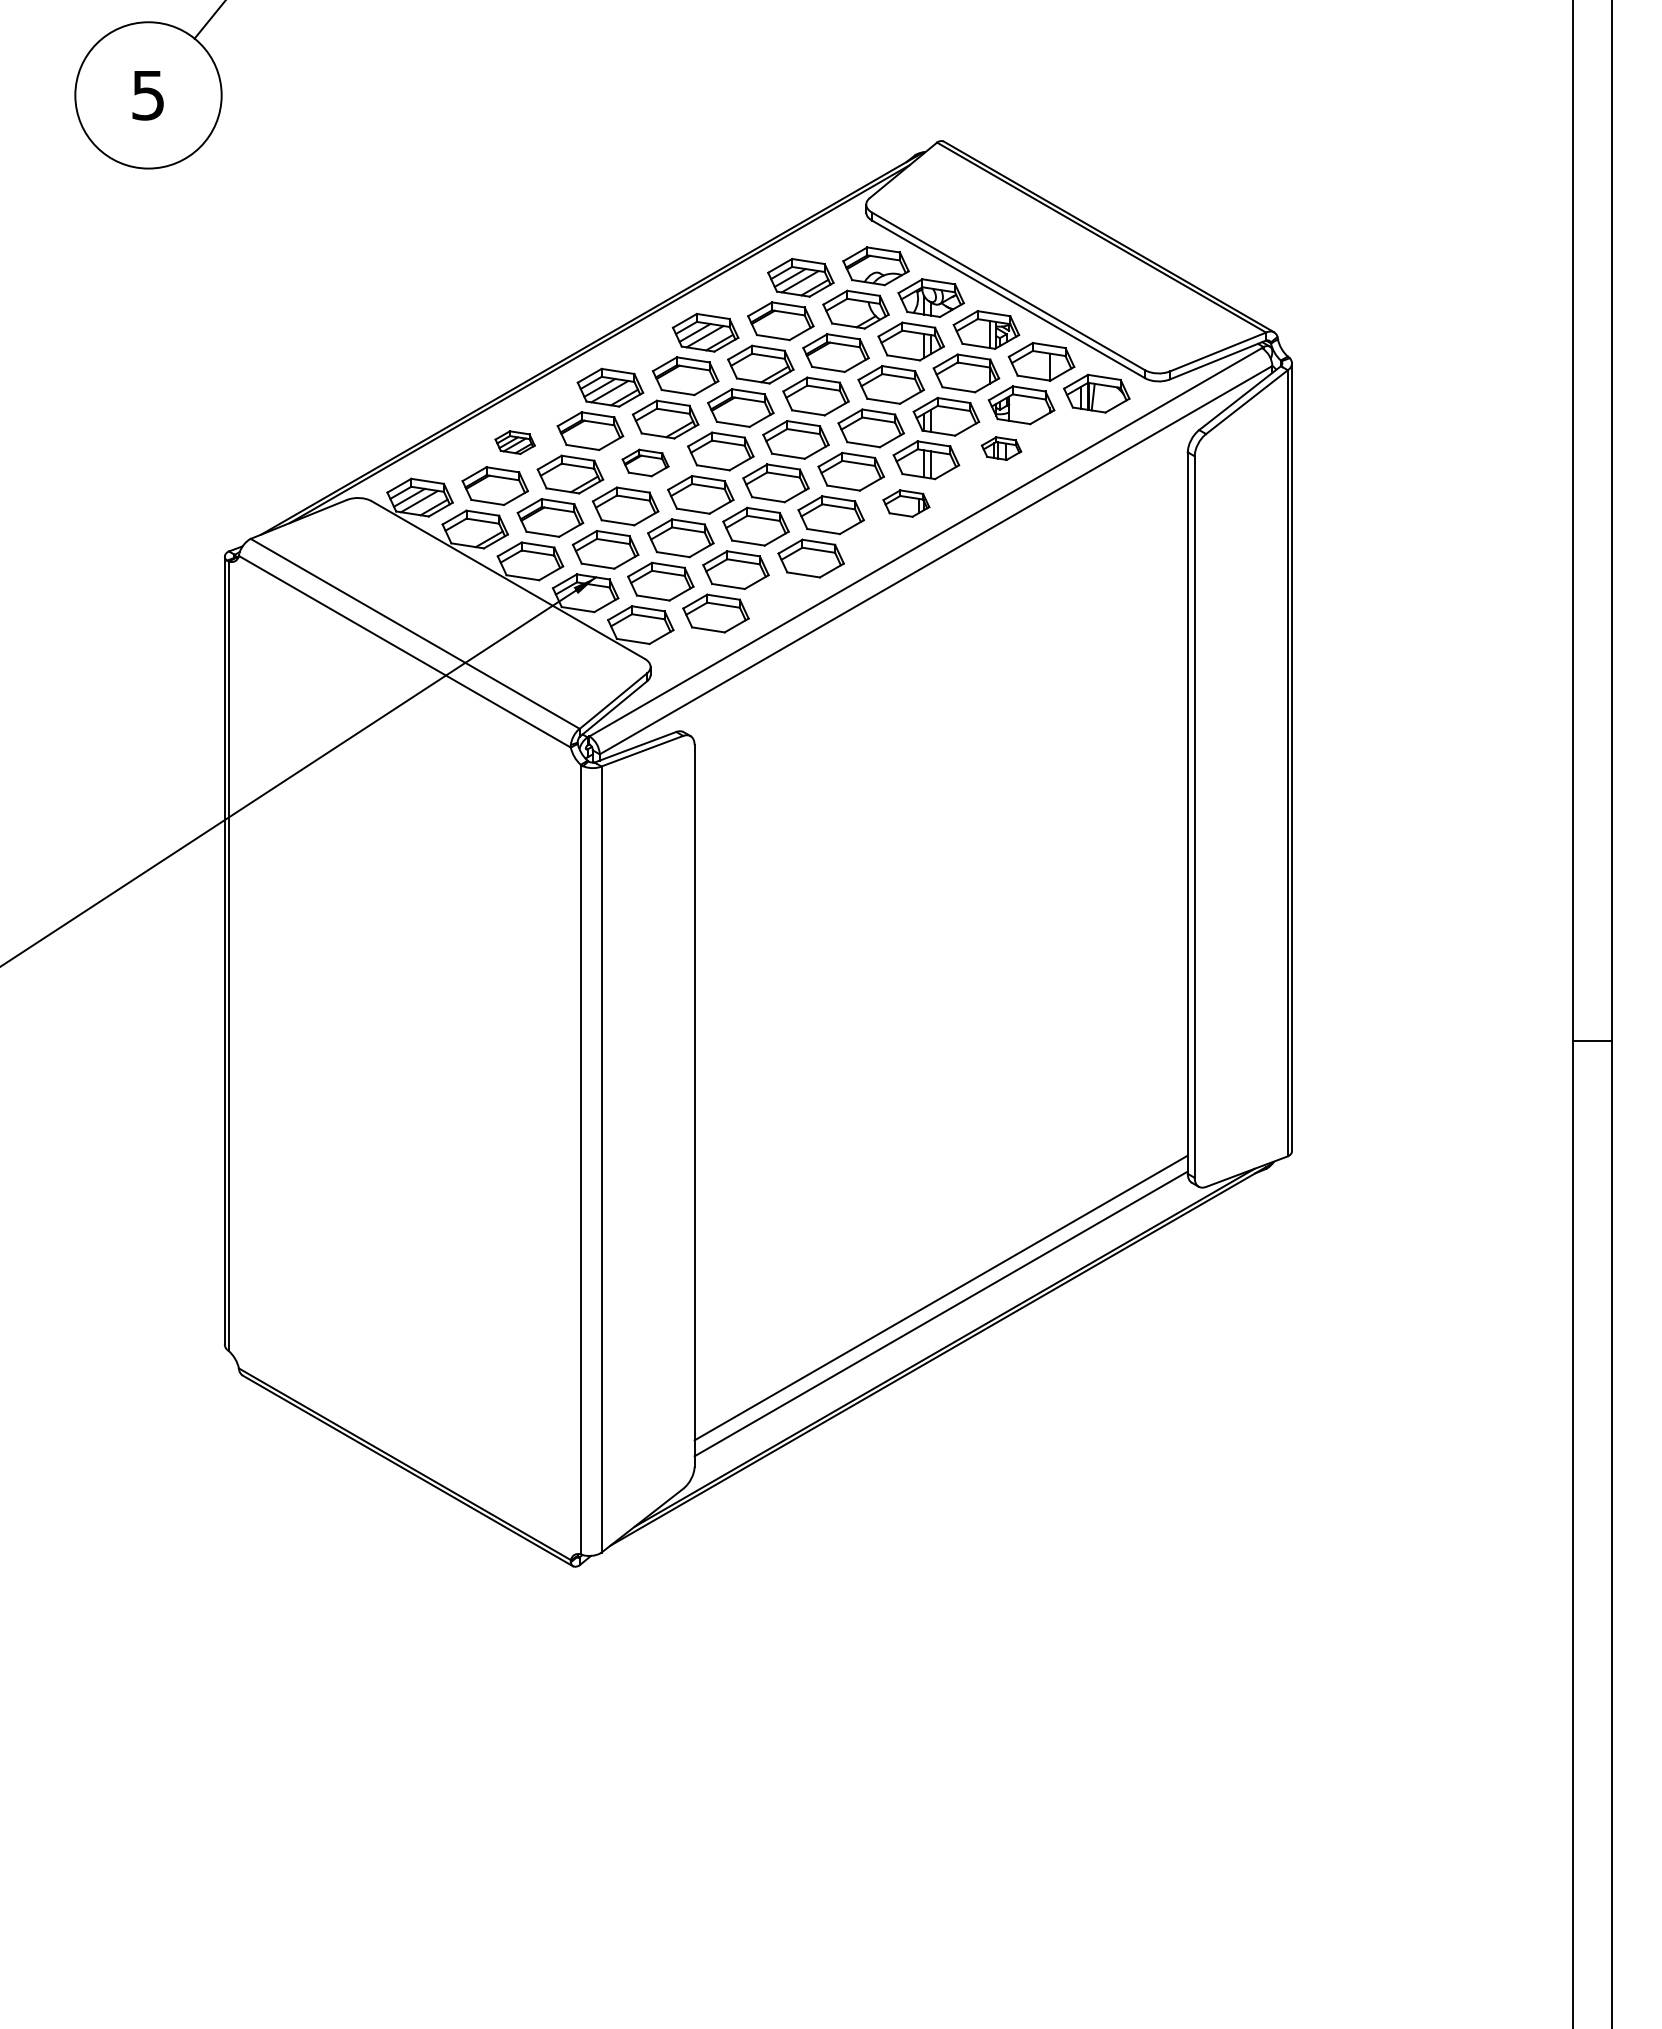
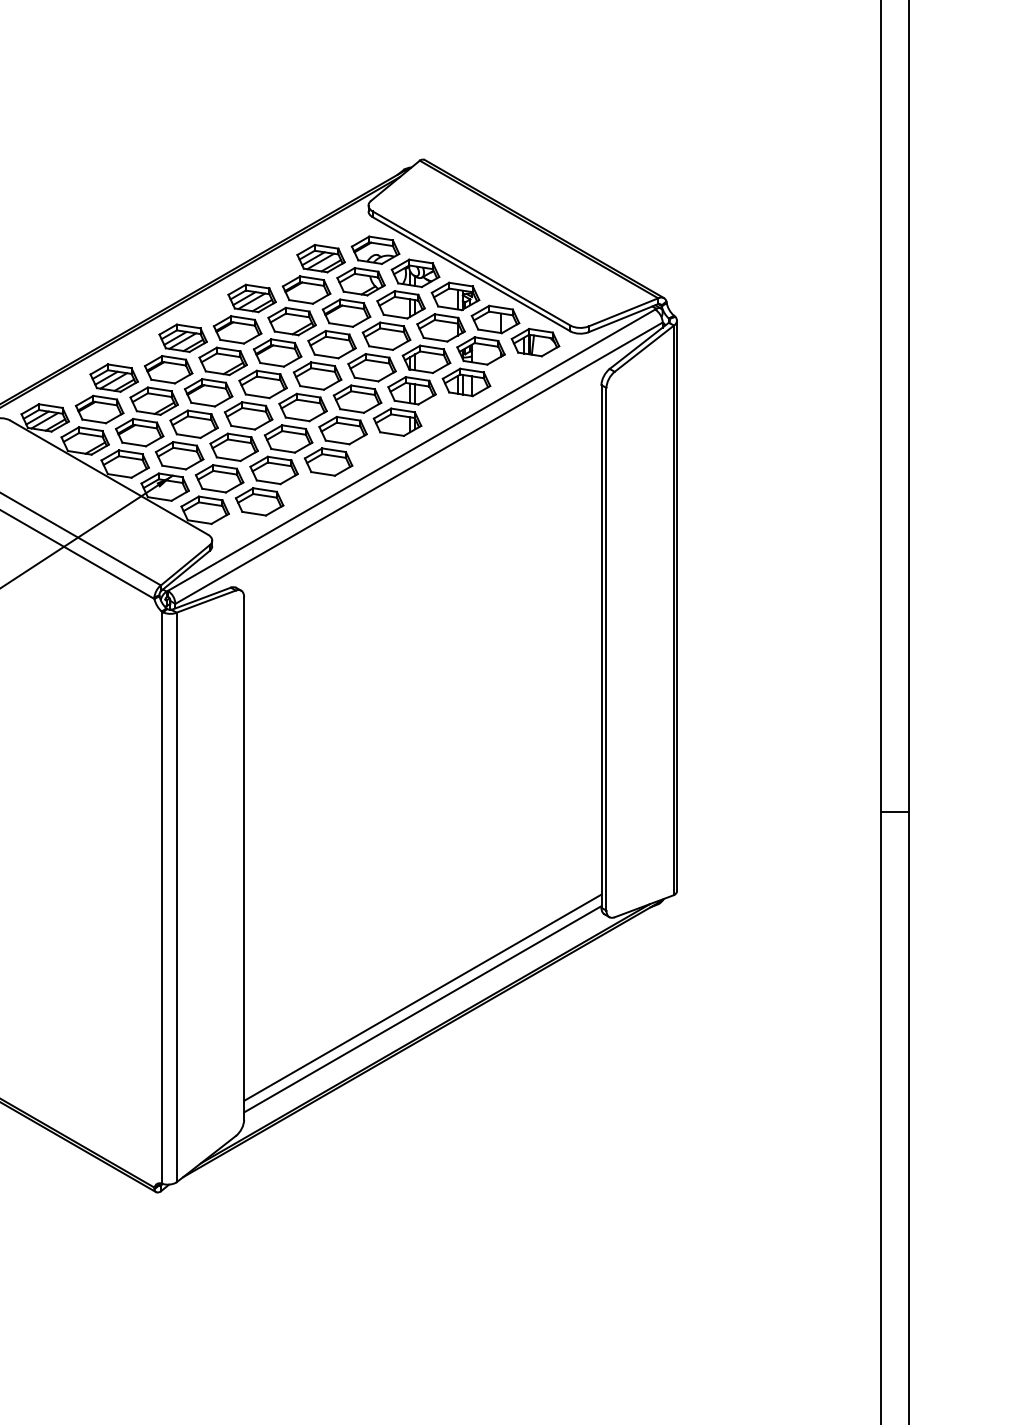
part: (514, 442) -> (113, 377), size x1.67
part: (1001, 448) -> (466, 382), size x1.67
part: (645, 462) -> (208, 392), size x1.43
part: (906, 503) -> (397, 422), size x1.43

